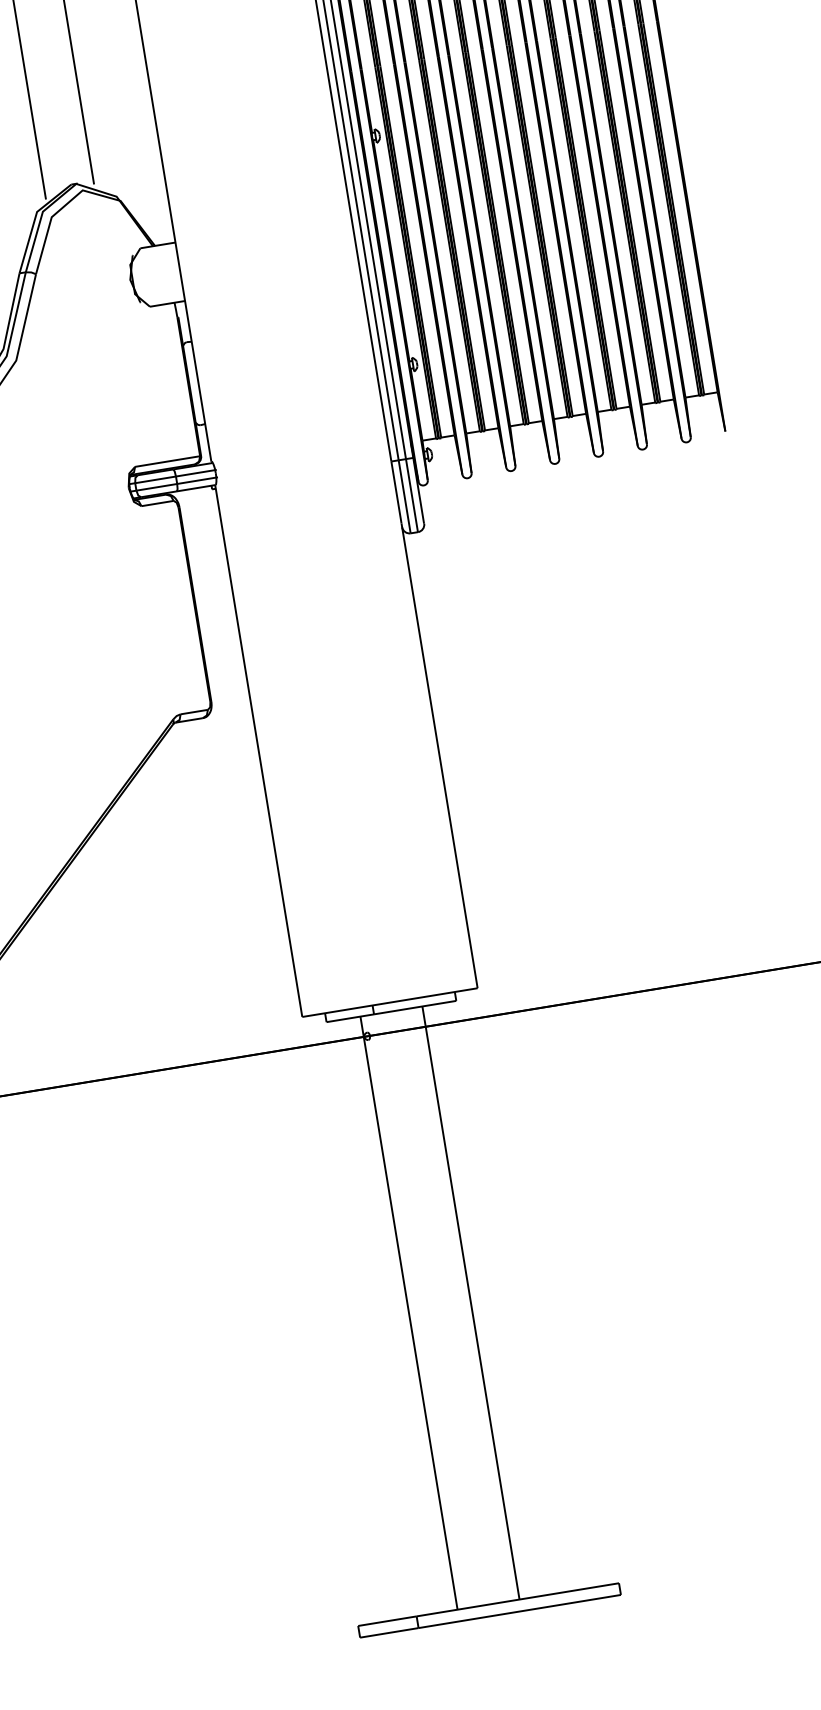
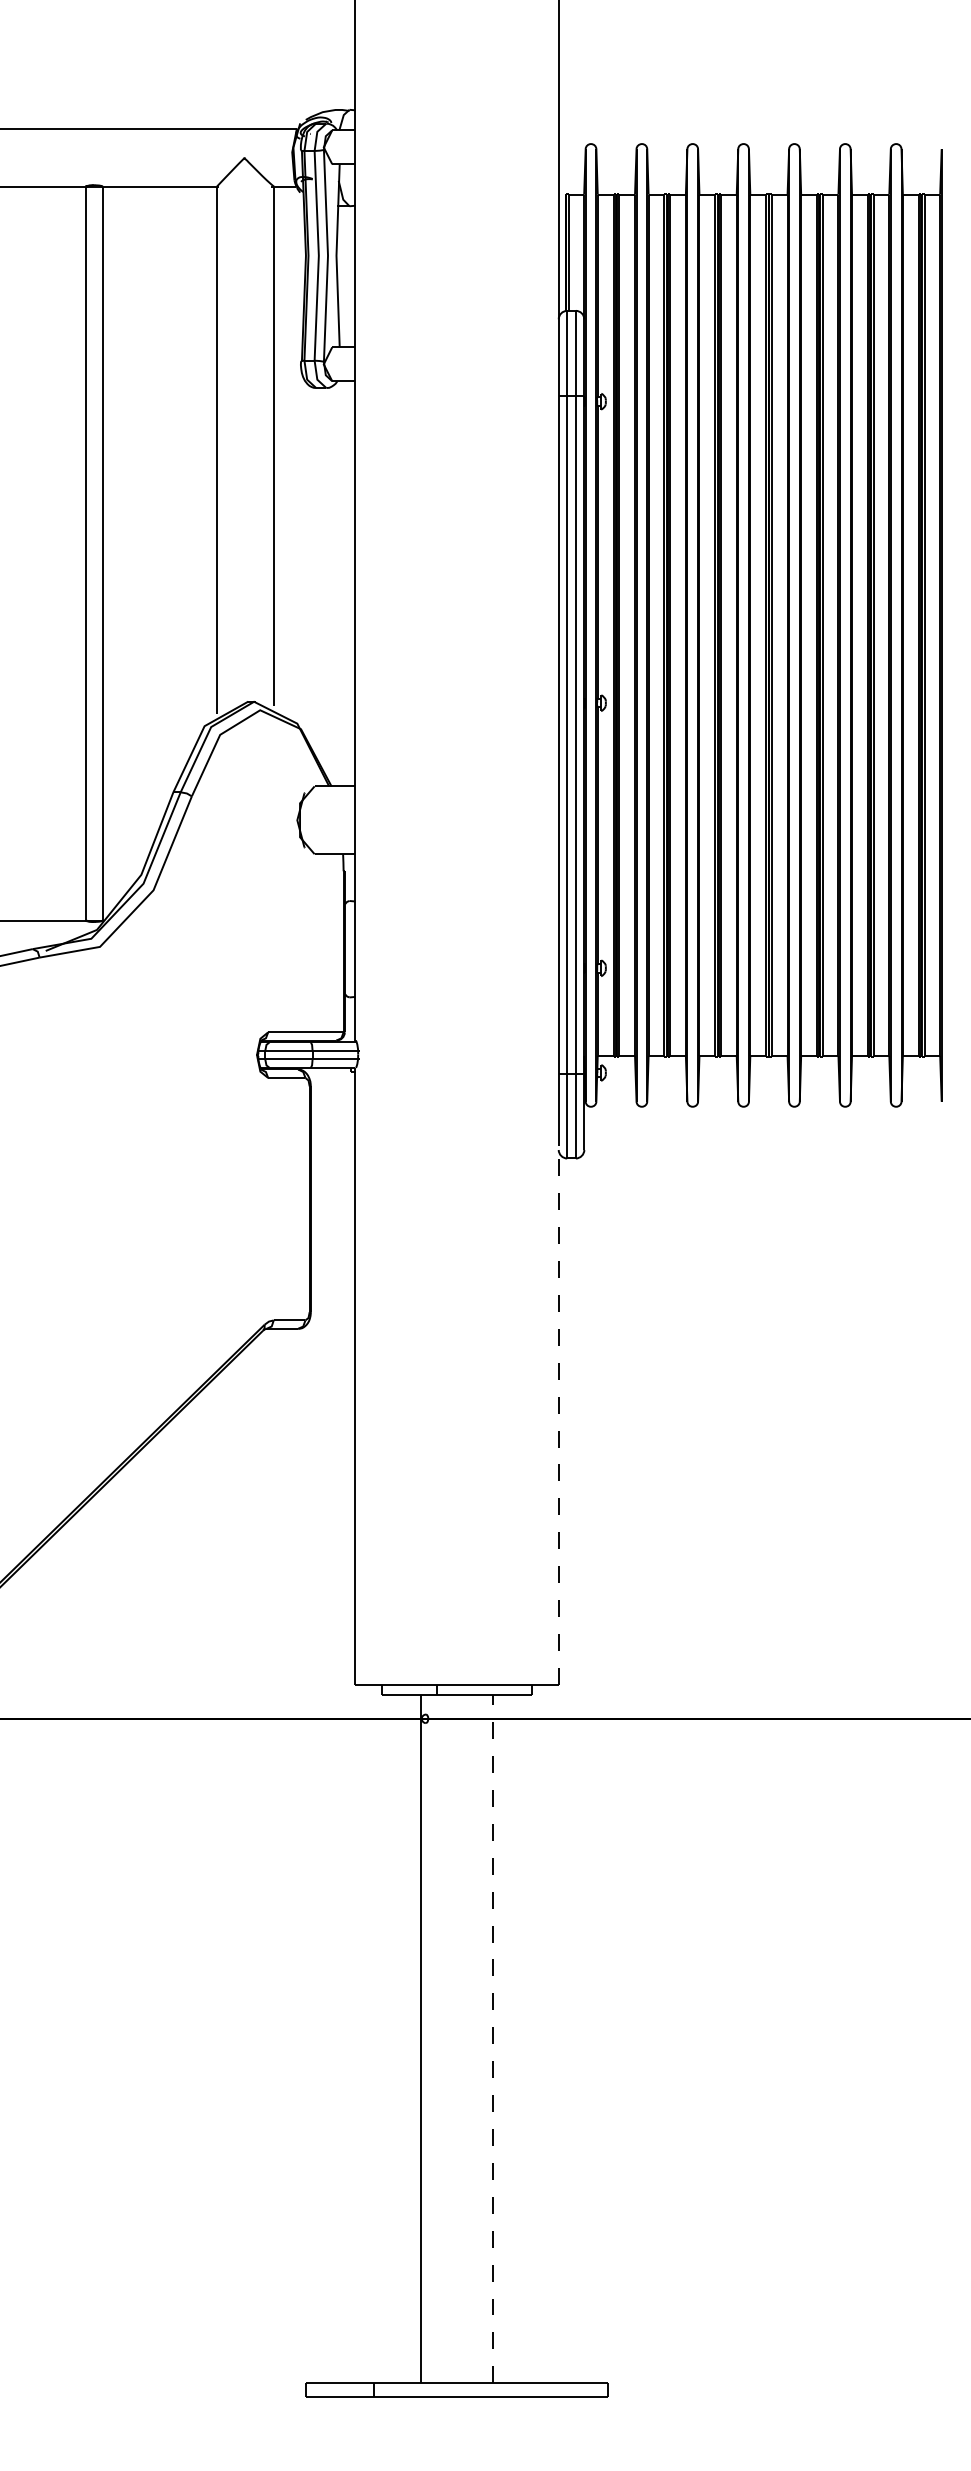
line: (439, 756) -> (558, 1415), solid -> dashed
line: (470, 1302) -> (492, 2038), solid -> dashed

